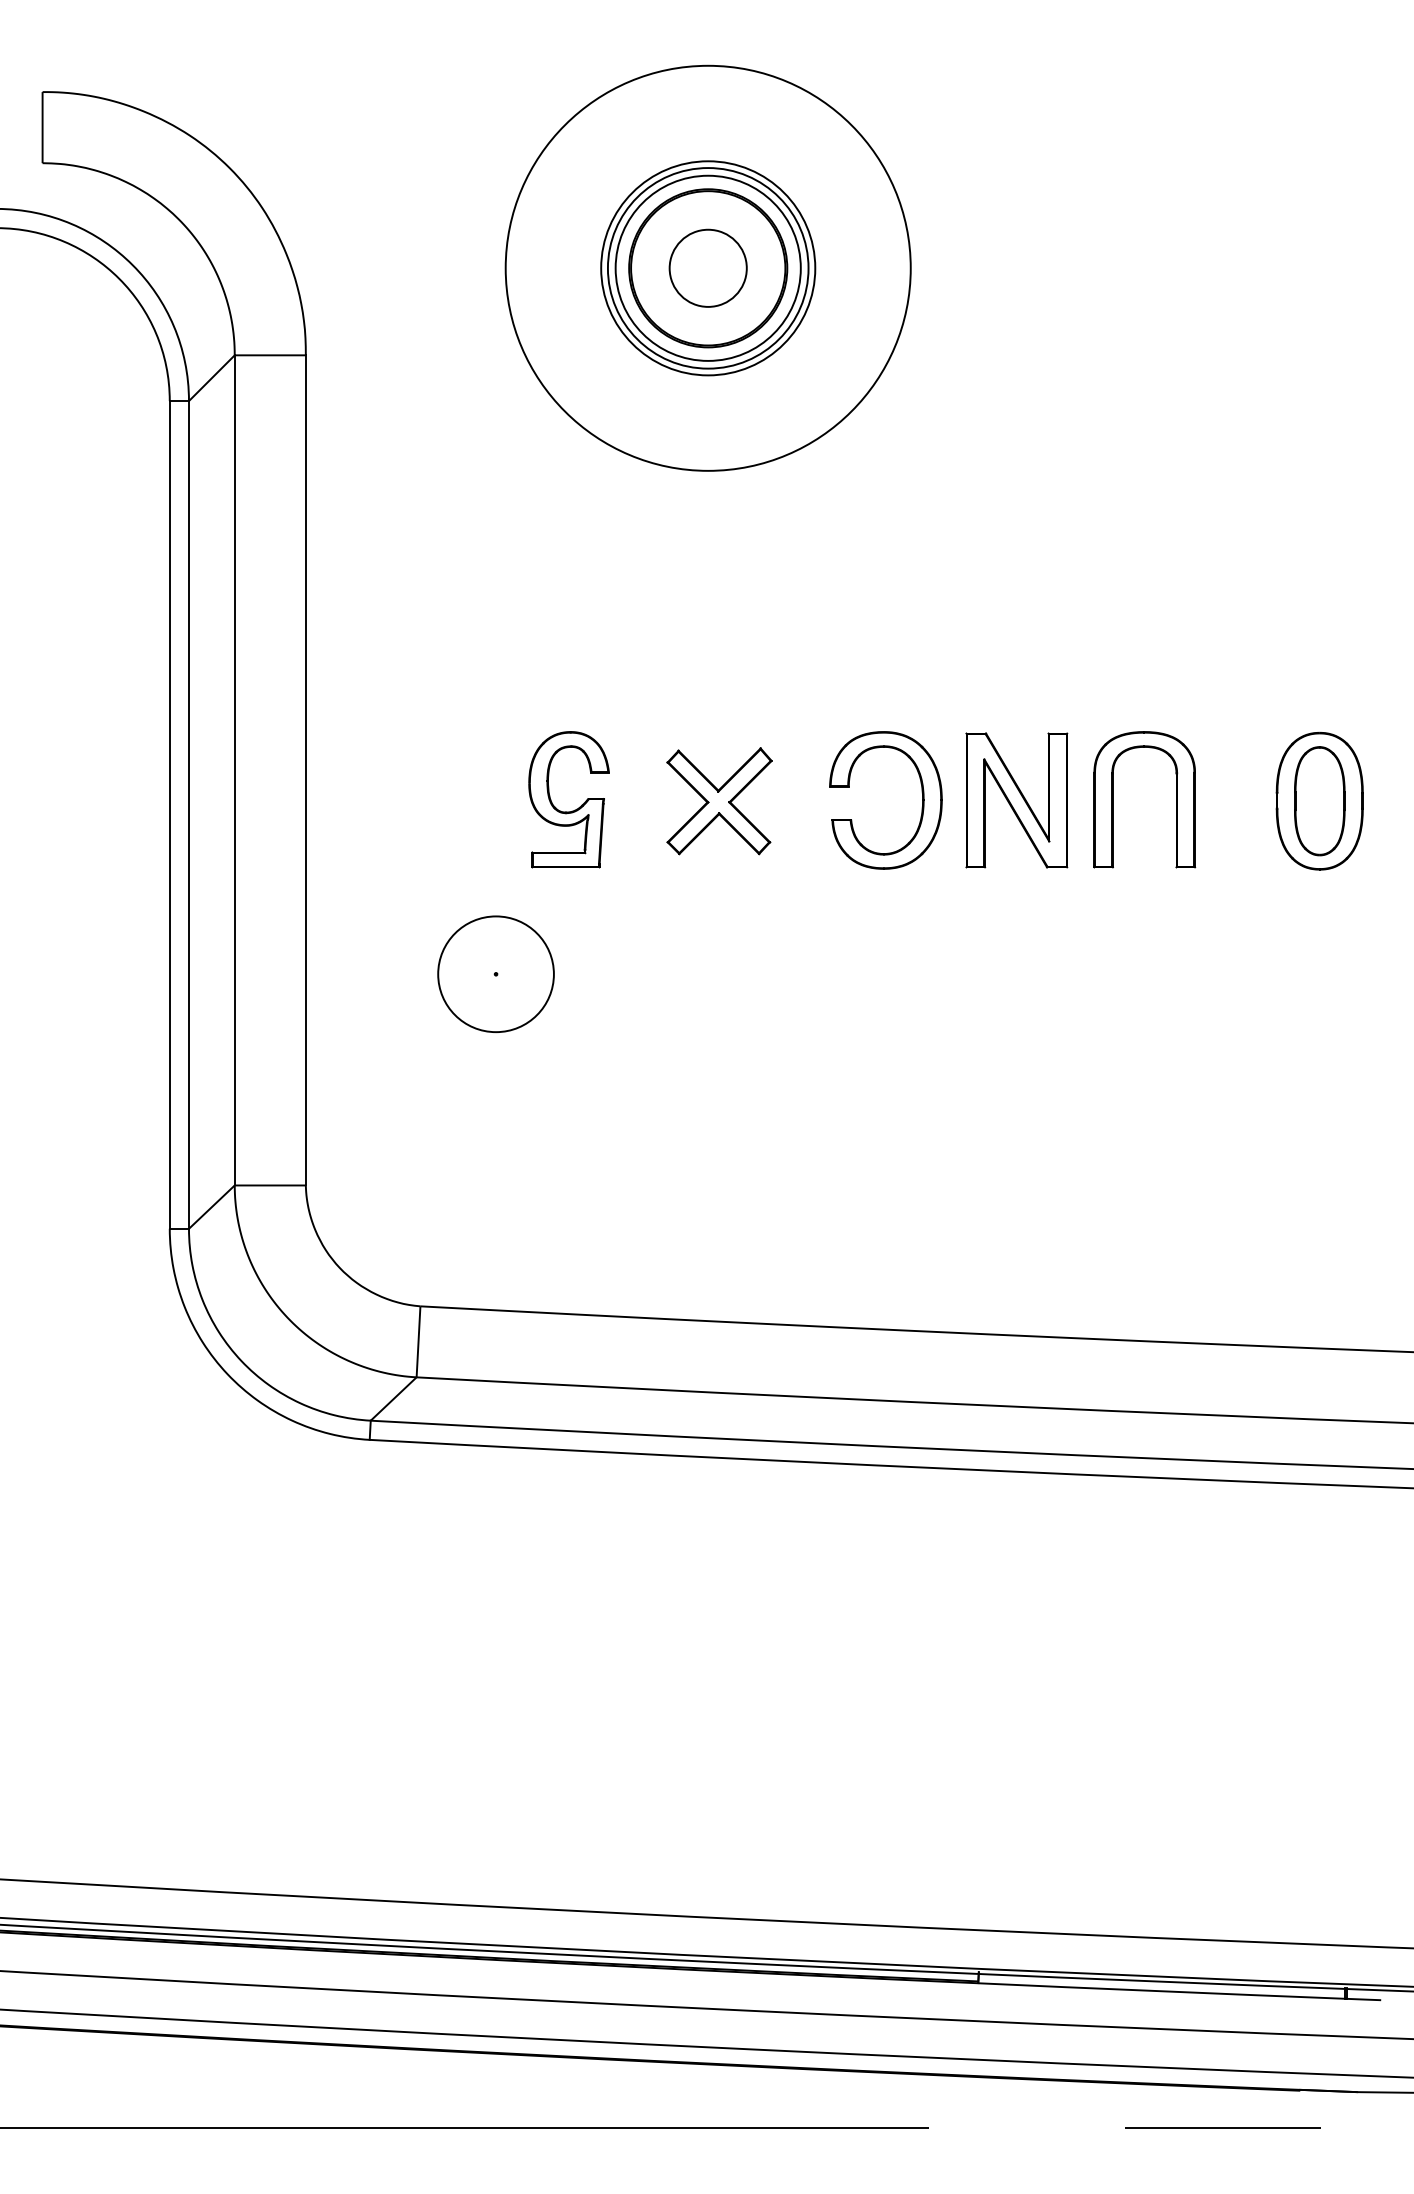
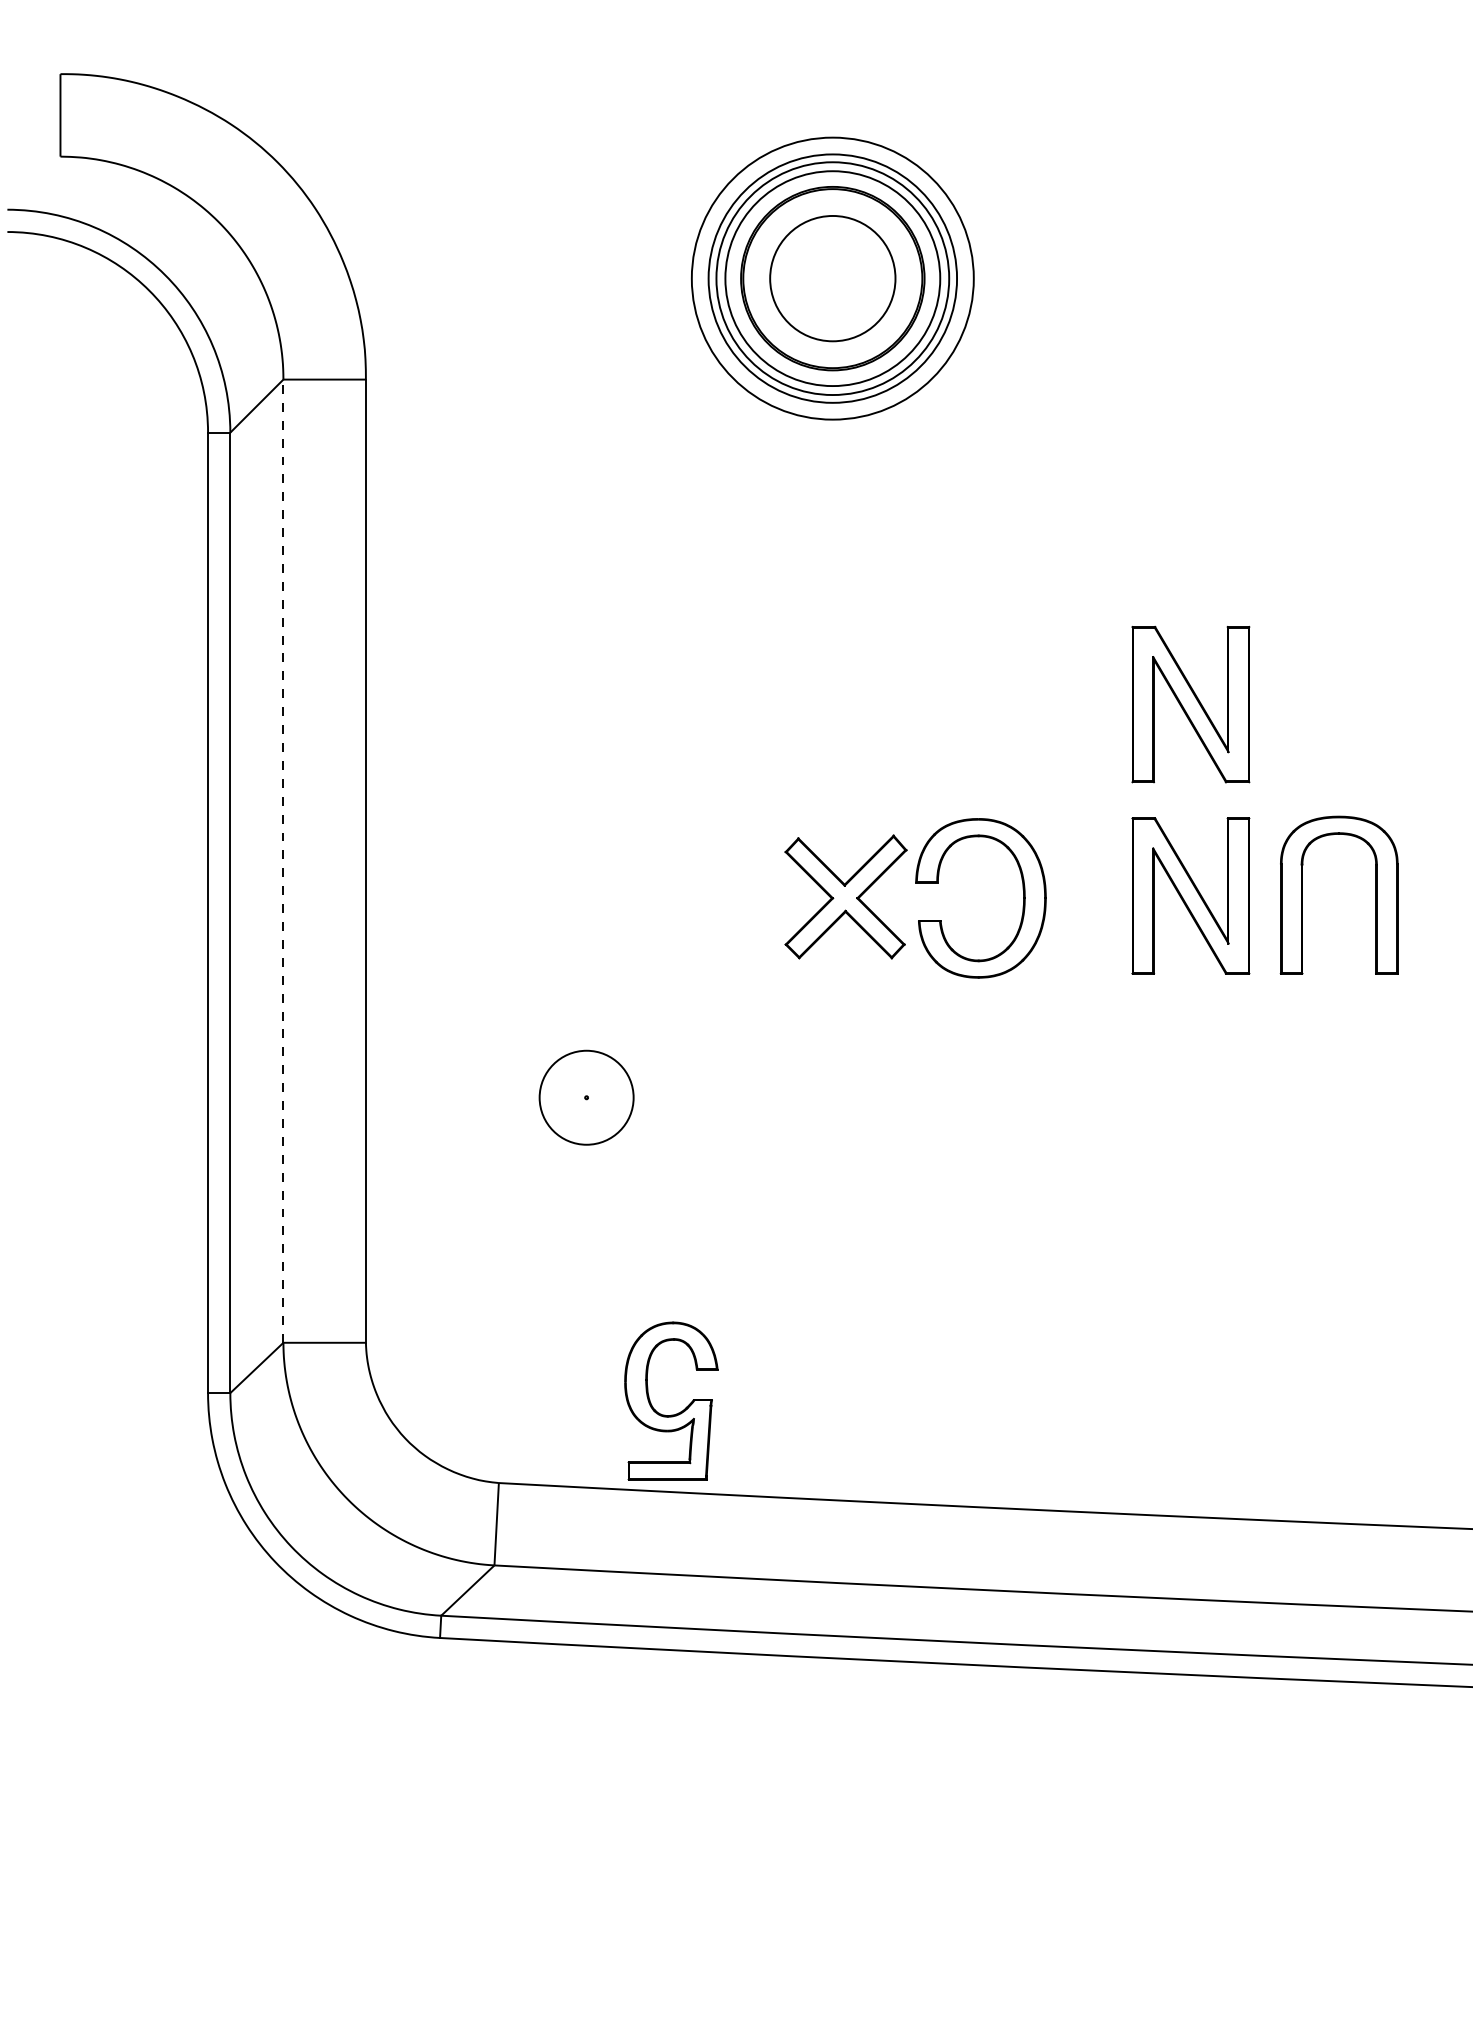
circle: (707, 267) -> (831, 277), size x0.6
circle: (707, 267) -> (831, 277), size x1.4
part: (1016, 635) -> (1190, 704), added
line: (234, 769) -> (283, 860), solid -> dashed
part: (921, 807) -> (1022, 906), moved
part: (574, 809) -> (677, 1412), moved
circle: (495, 974) -> (585, 1098), size x0.7

